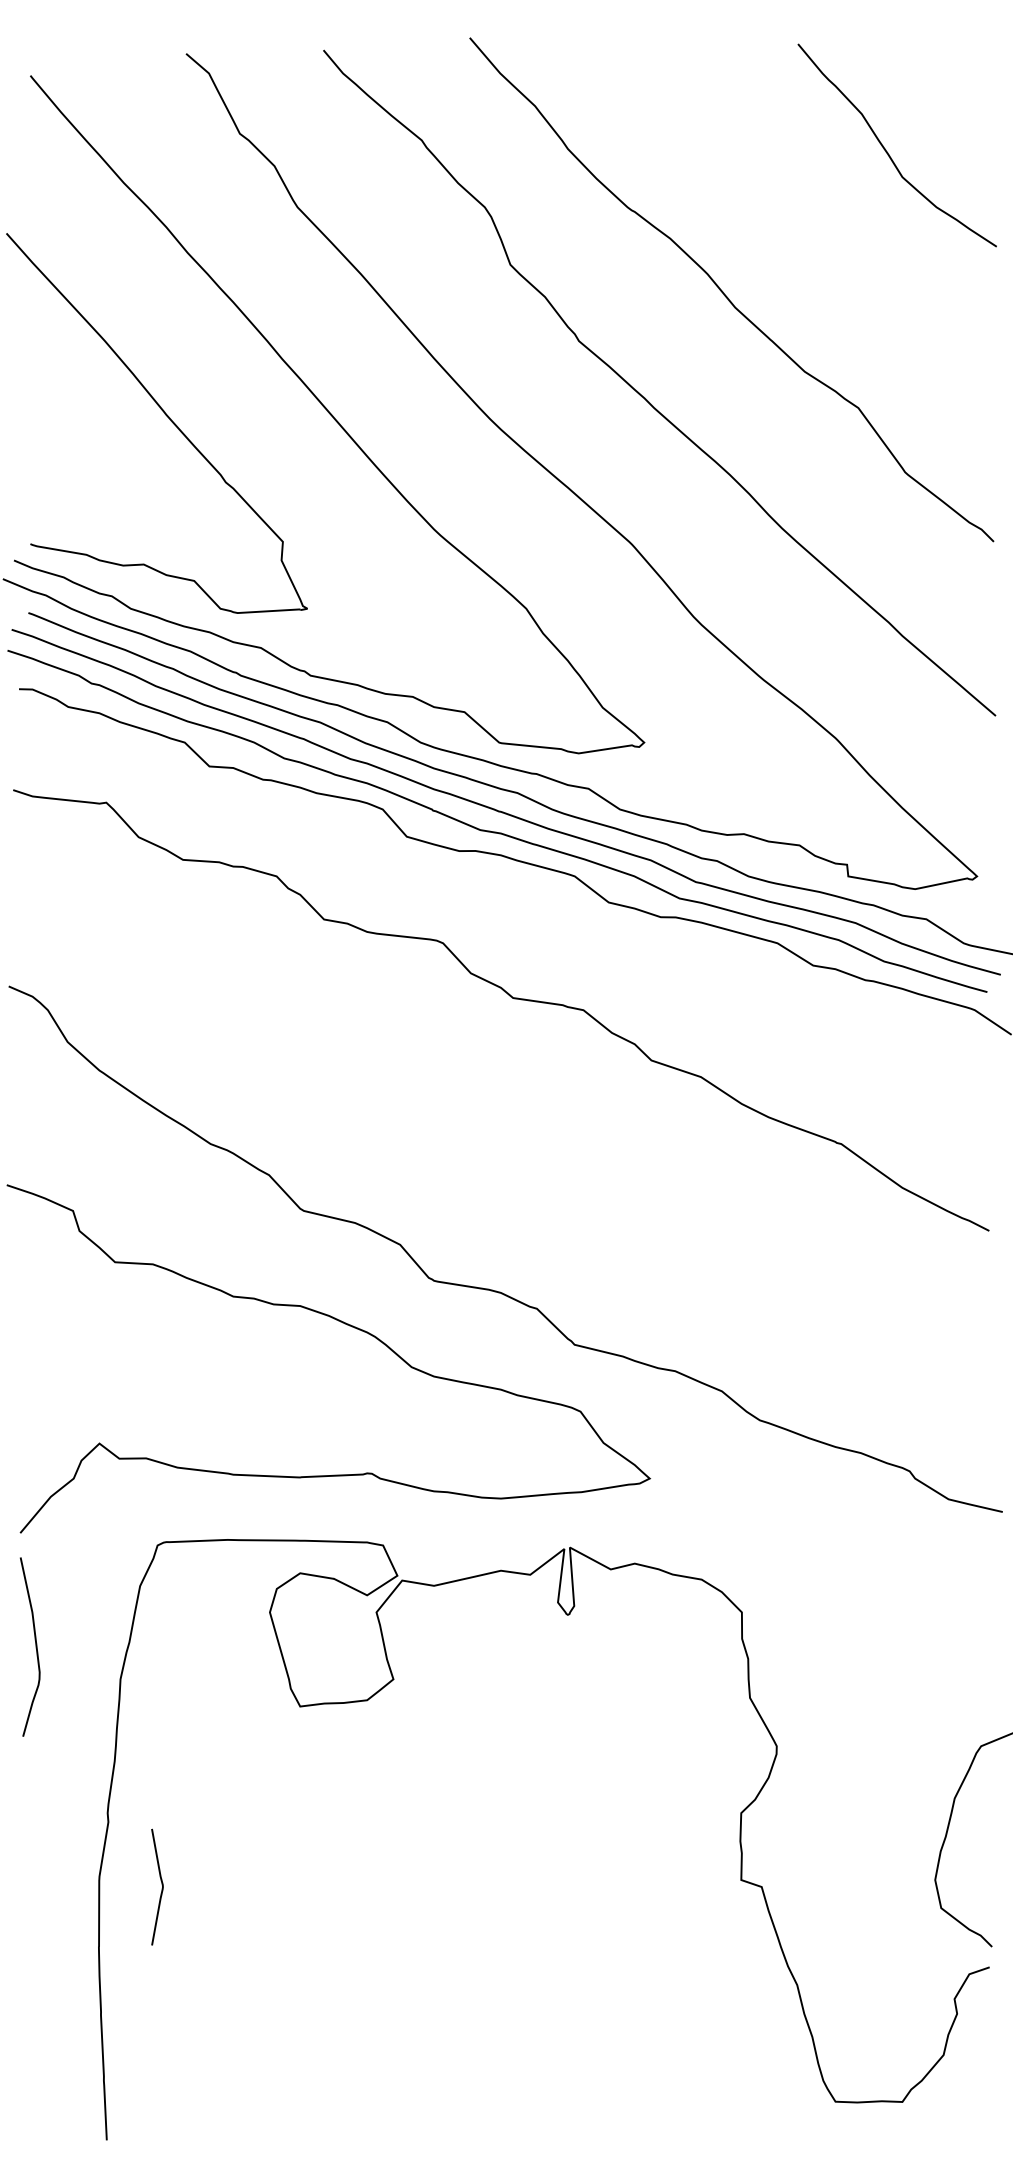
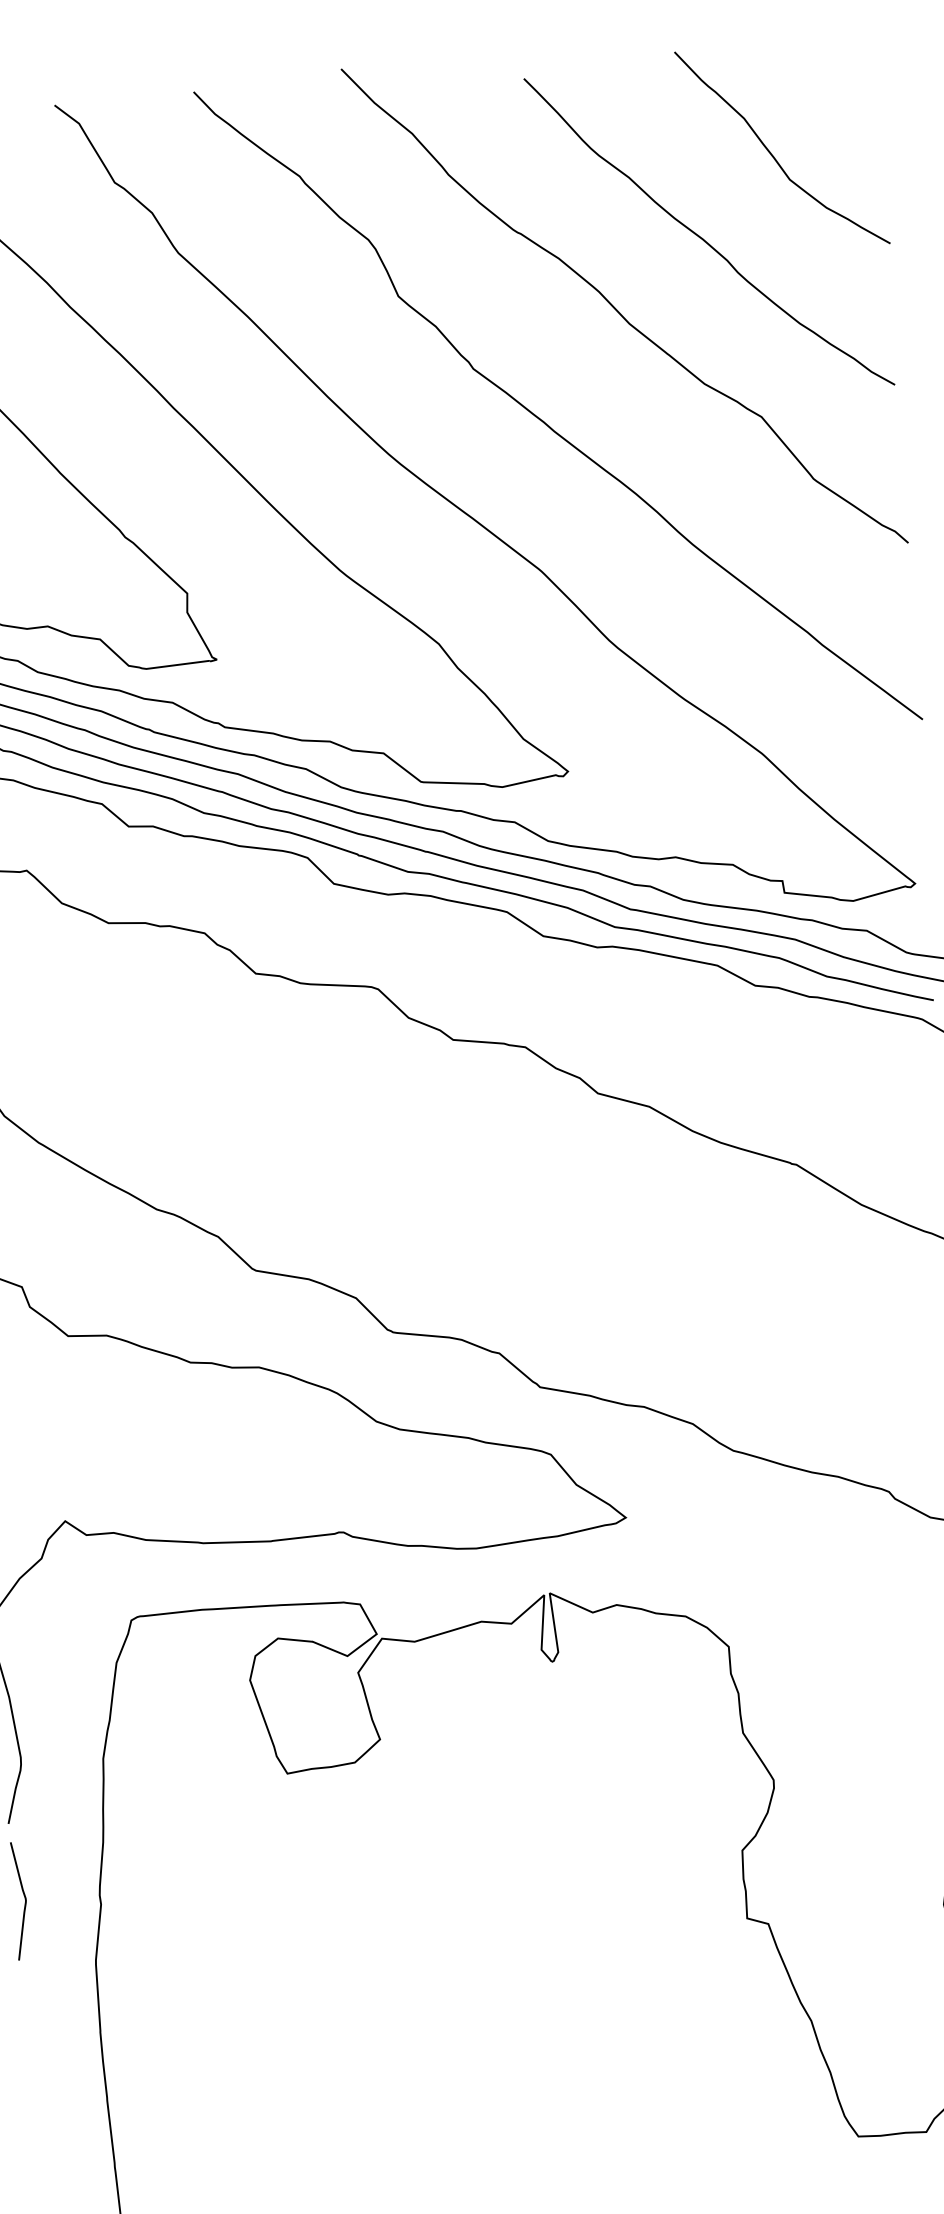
curve: (813, 228) -> (703, 238), added
curve: (161, 1884) -> (24, 1898), moved

